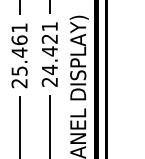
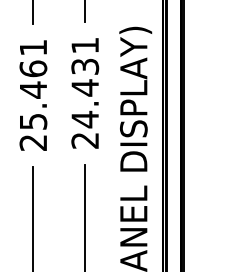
text: (49, 38) -> (84, 65), 24.421 -> 24.431

